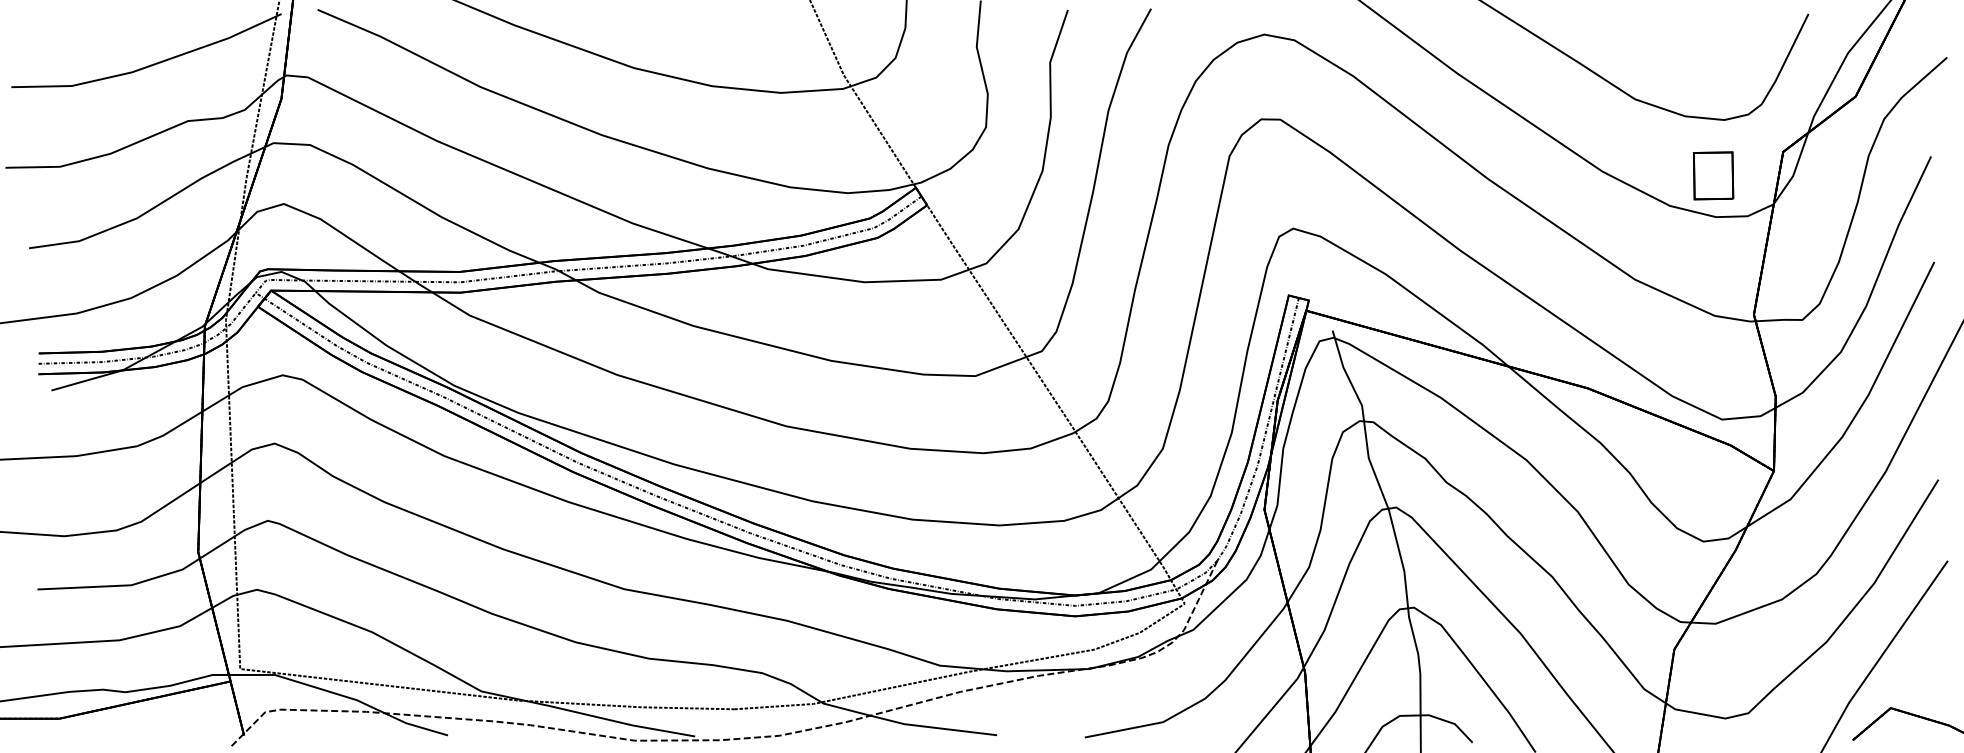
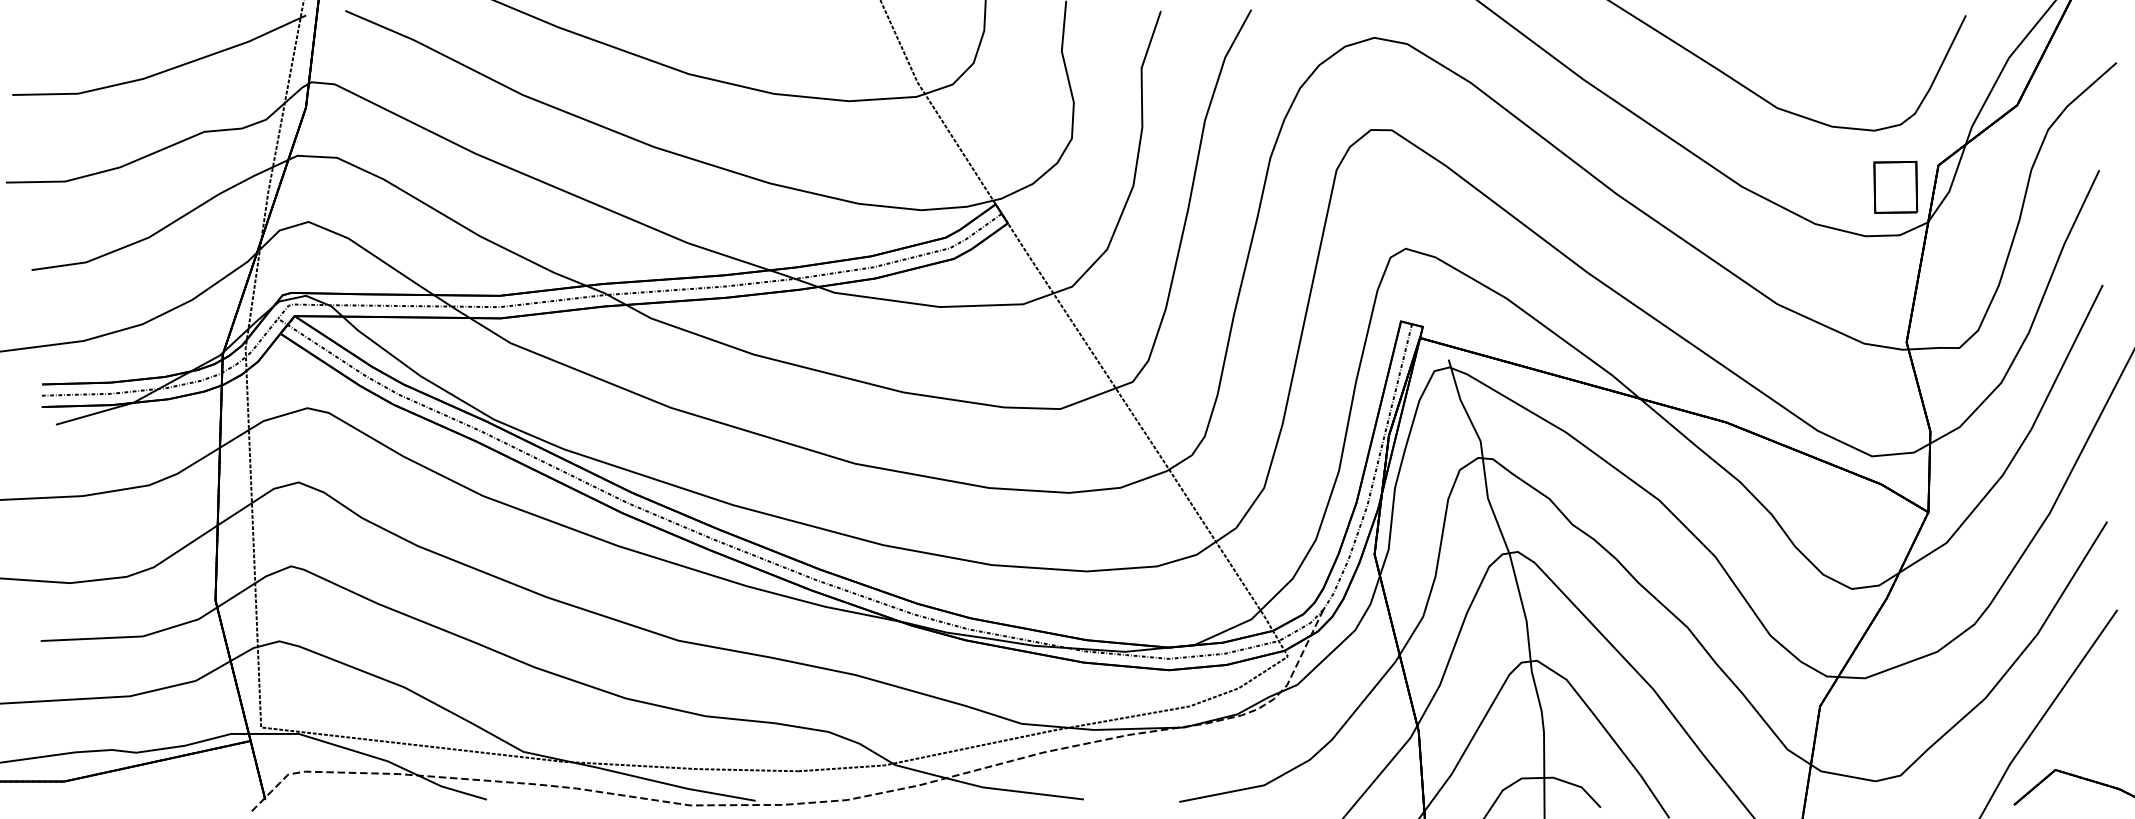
part: (1713, 175) -> (1895, 186), moved

